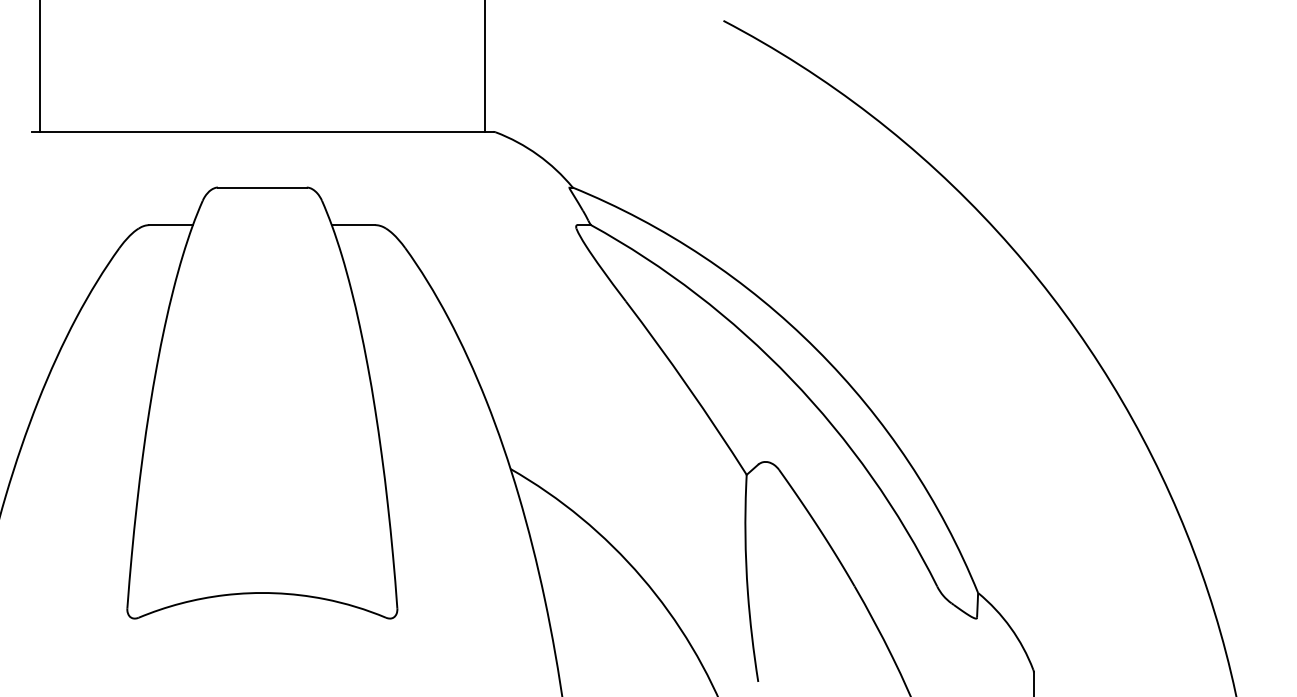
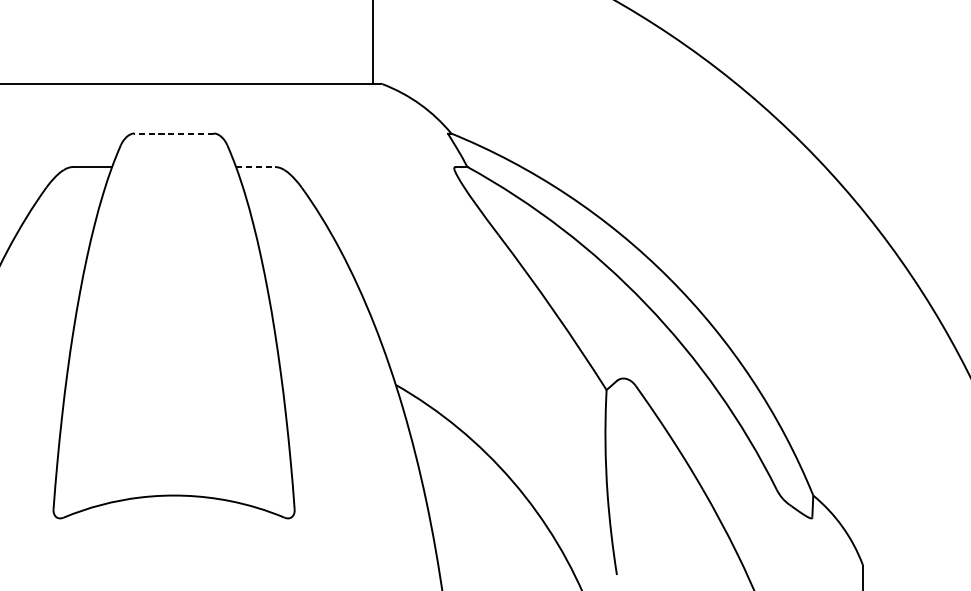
line: (261, 187) -> (173, 133), solid -> dashed
line: (353, 225) -> (255, 167), solid -> dashed

